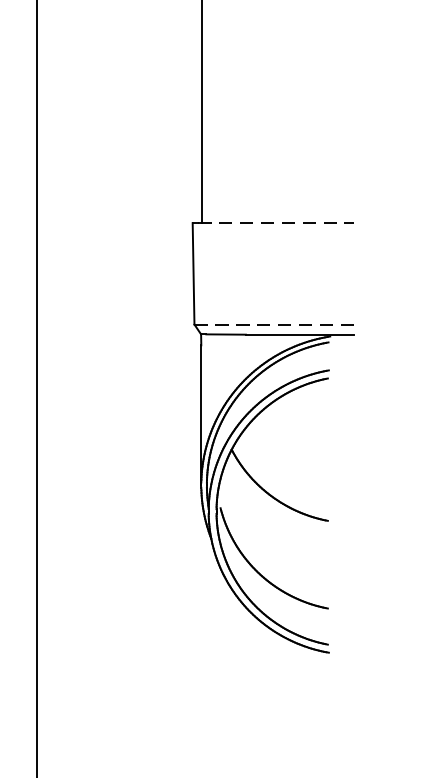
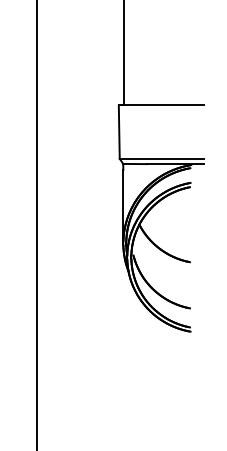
line: (277, 223) -> (163, 105), dashed -> solid
line: (275, 324) -> (162, 158), dashed -> solid

